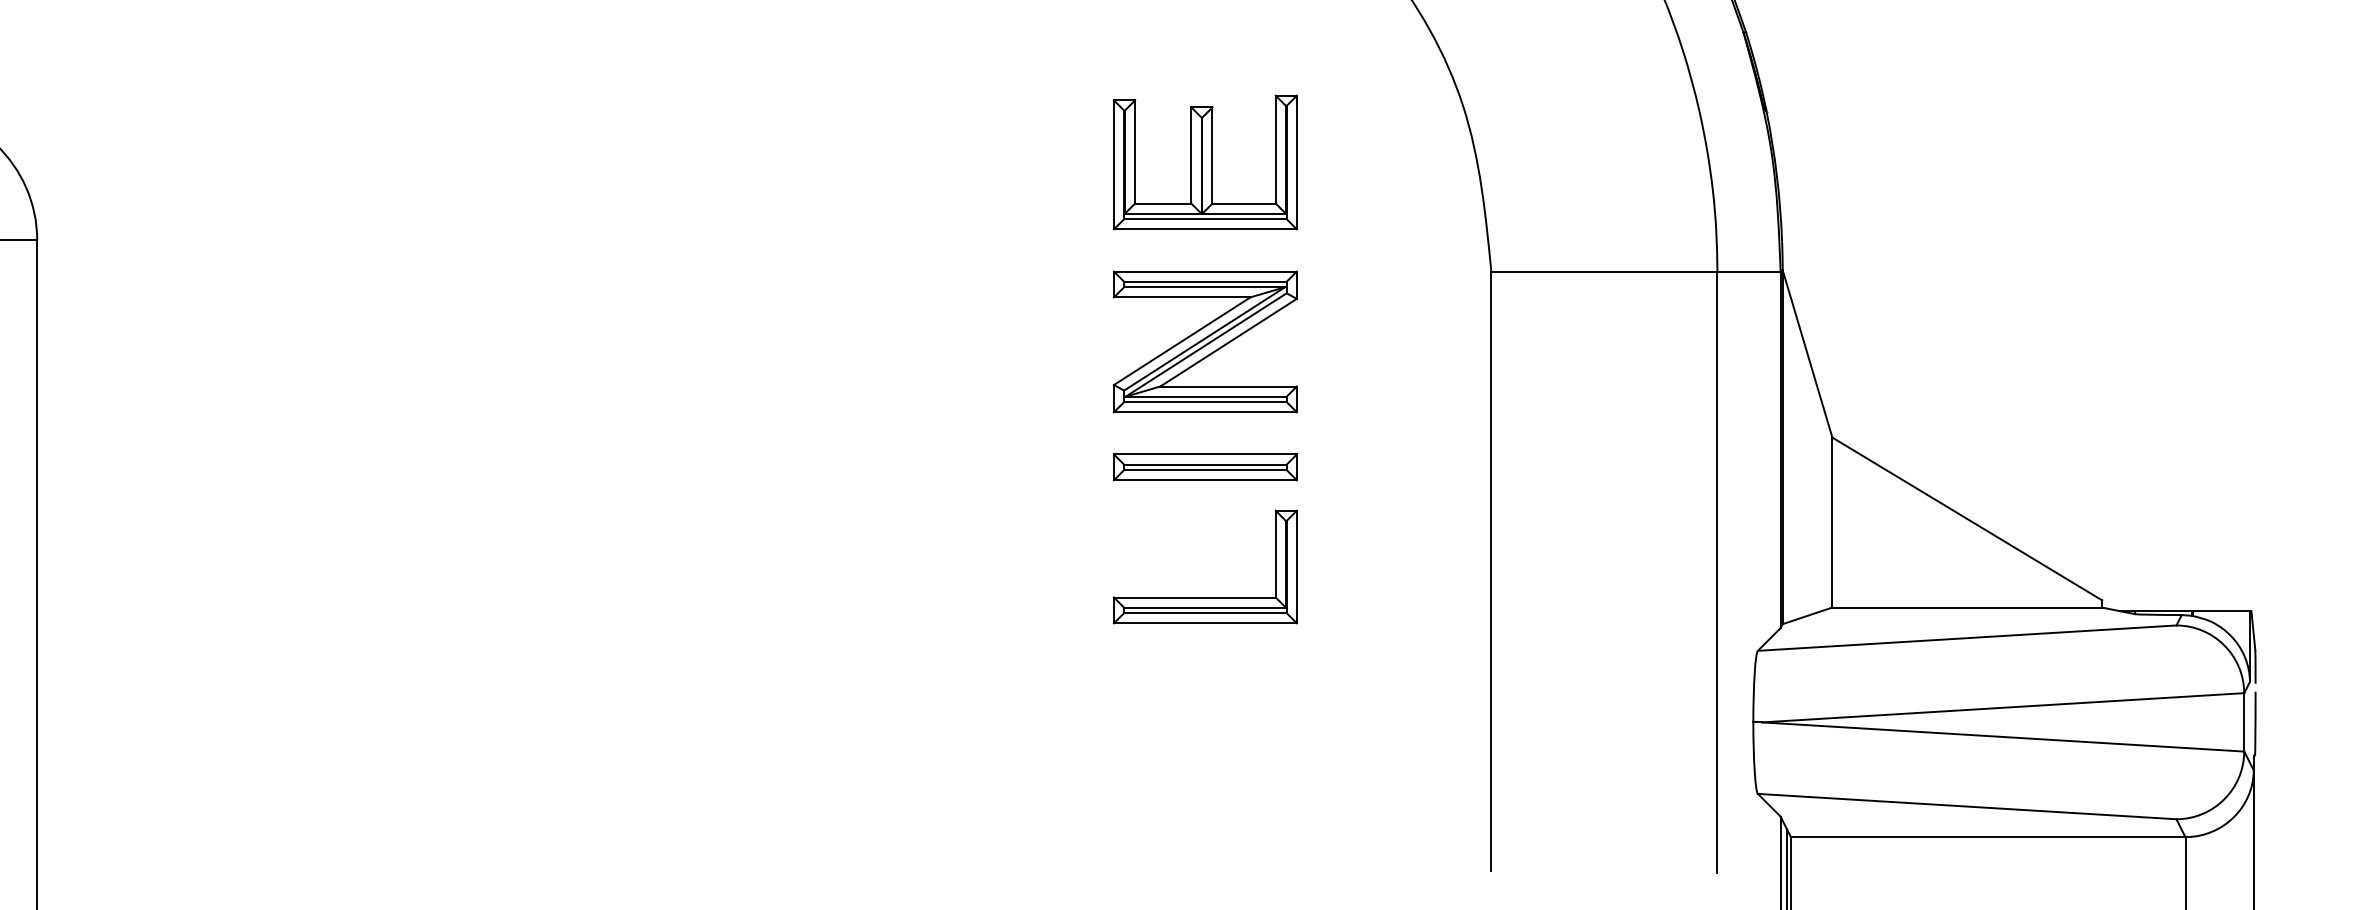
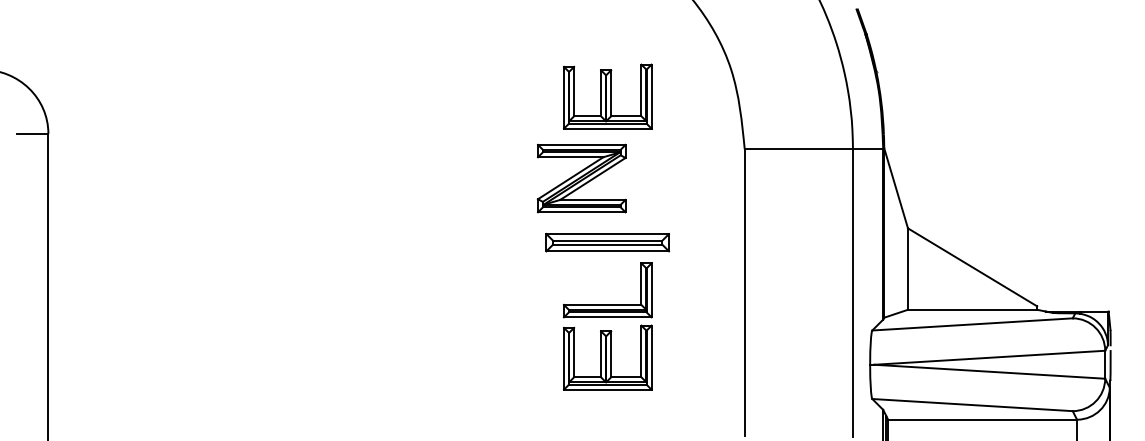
part: (1204, 341) -> (581, 178), moved
part: (1204, 467) -> (607, 242), size x1.4
part: (1204, 707) -> (607, 357), added

